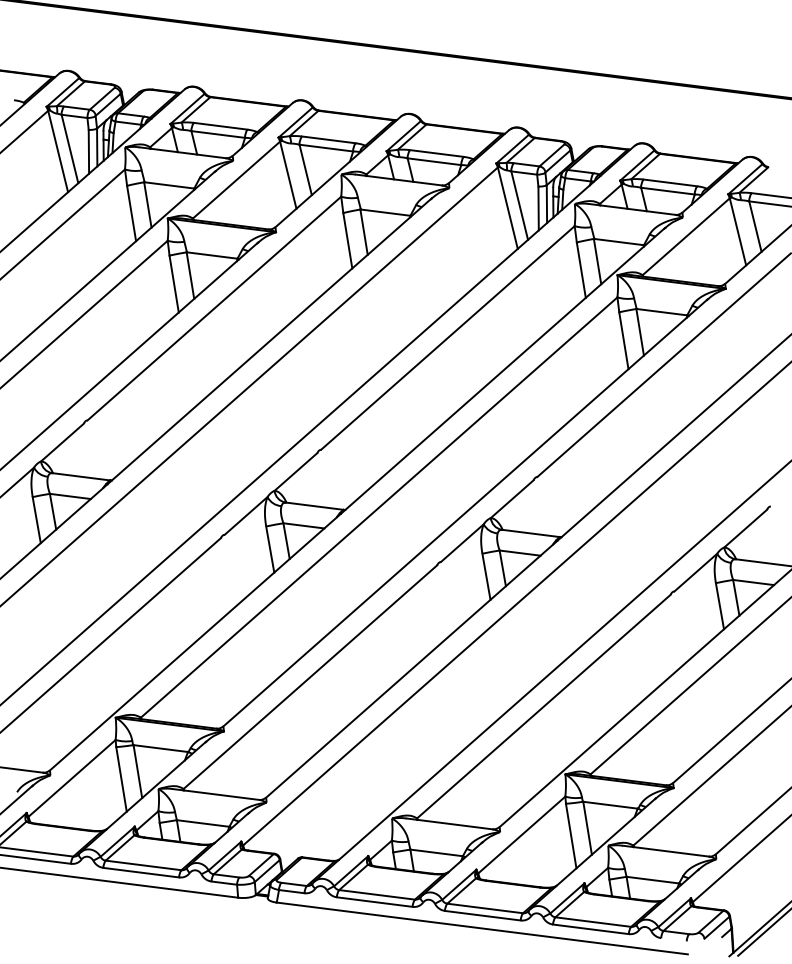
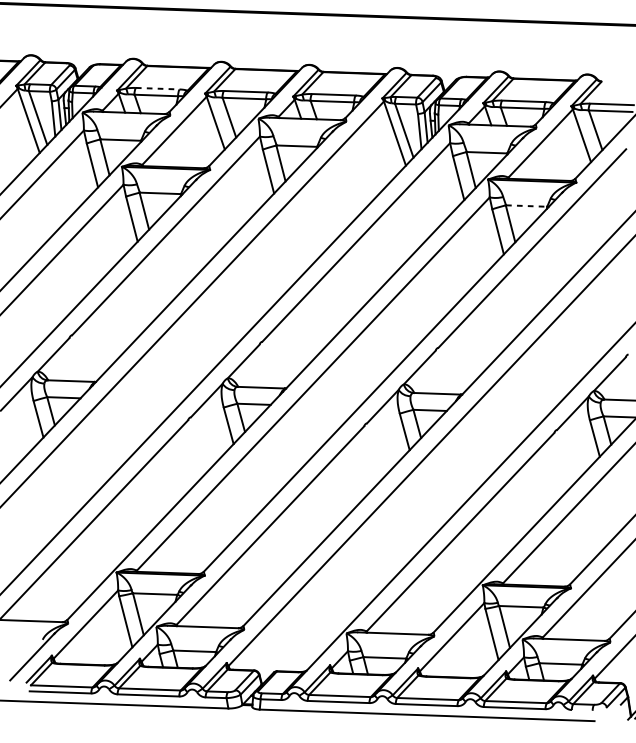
line: (221, 126) -> (158, 88), solid -> dashed
line: (662, 312) -> (527, 206), solid -> dashed

